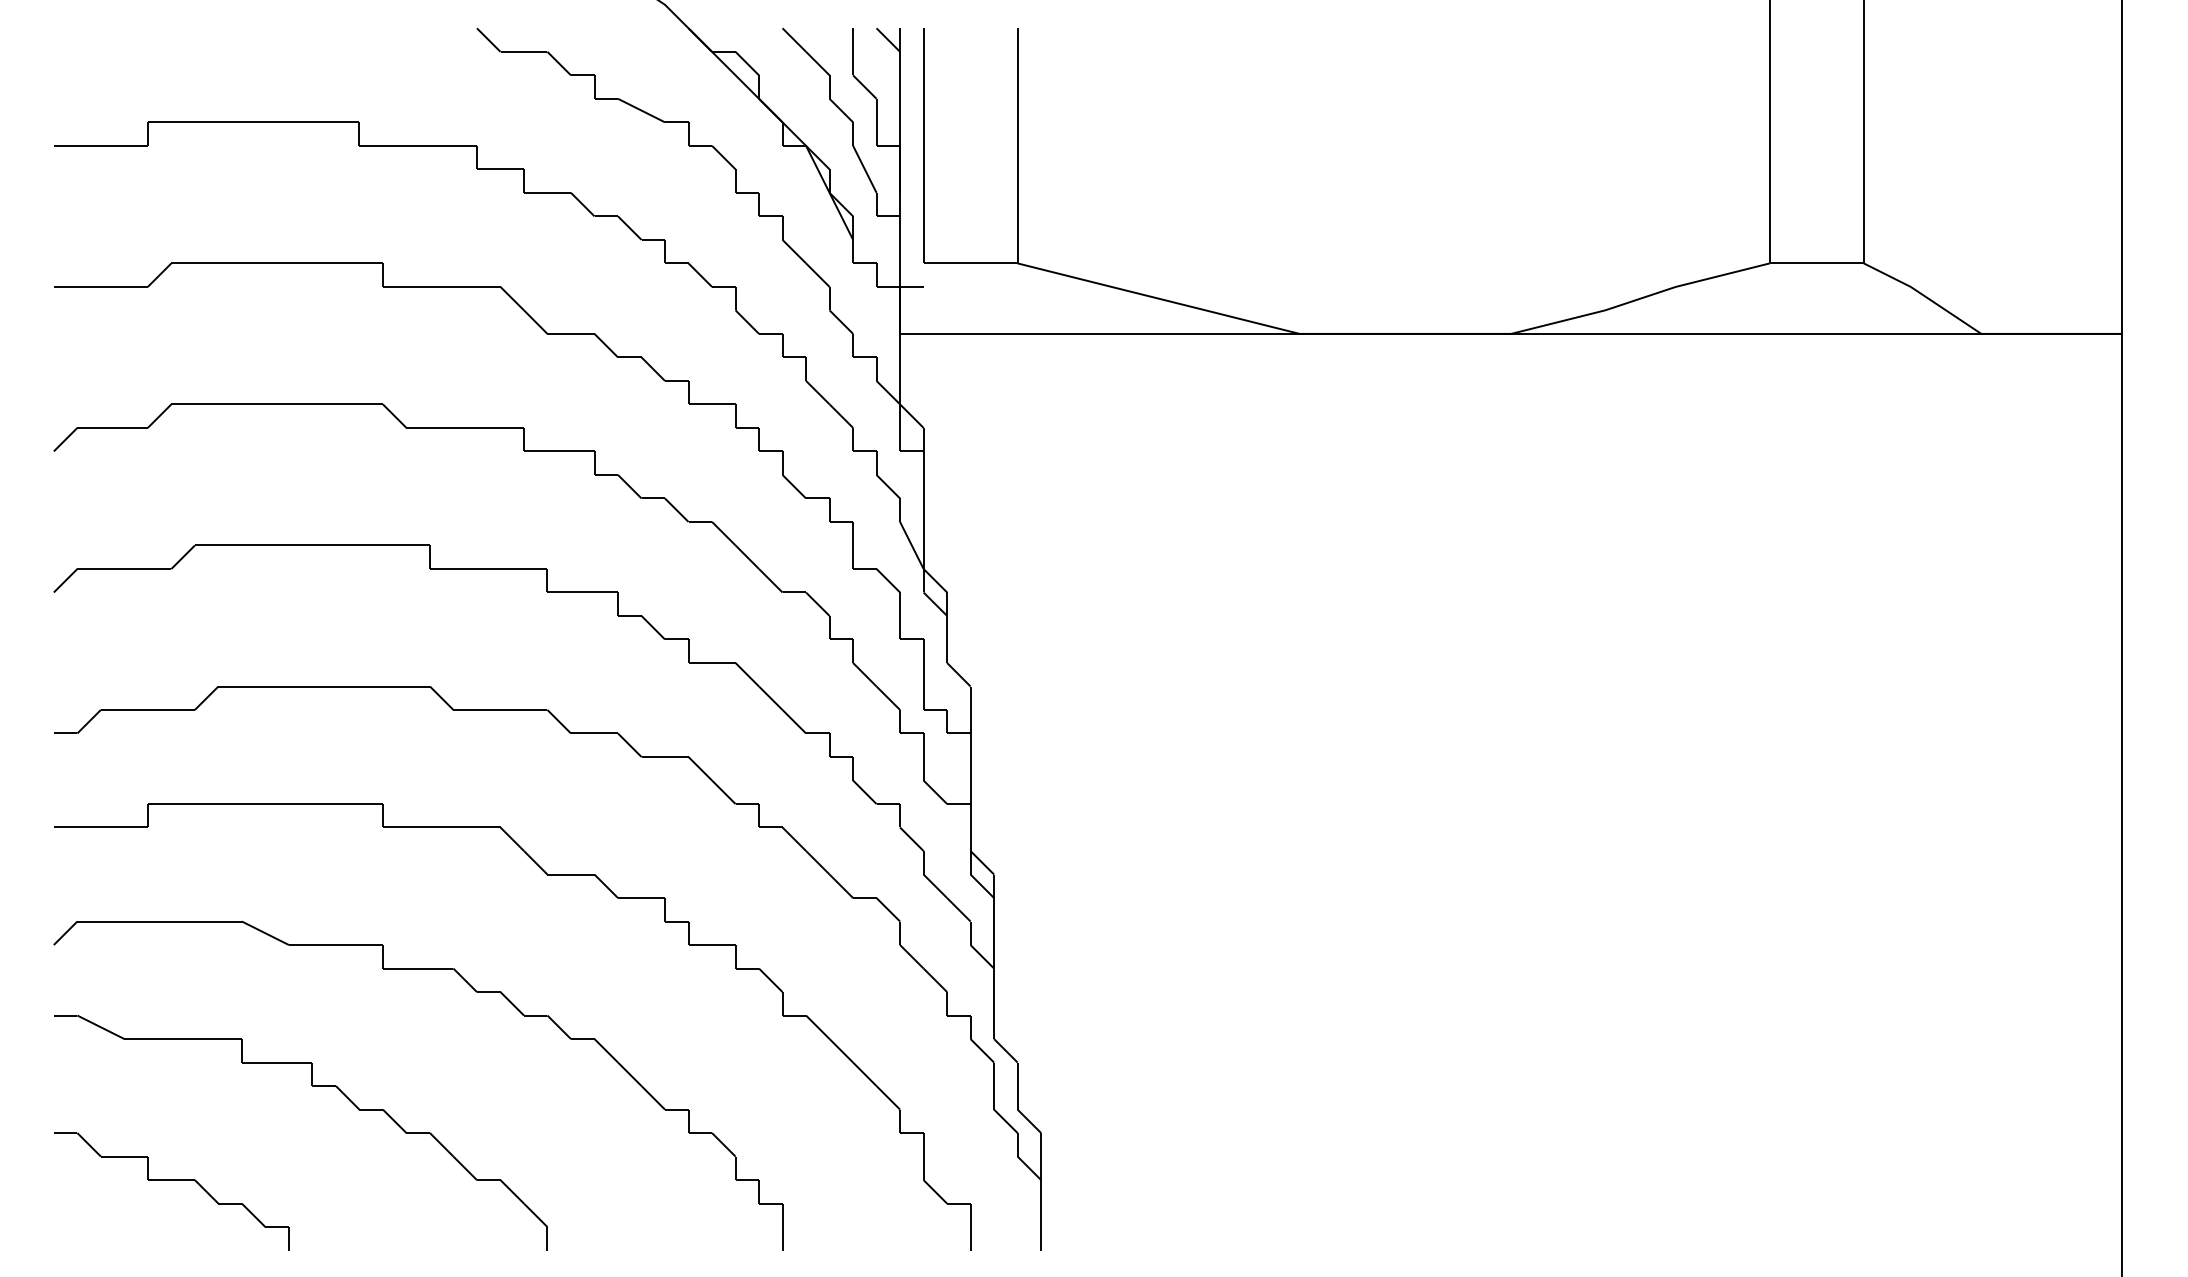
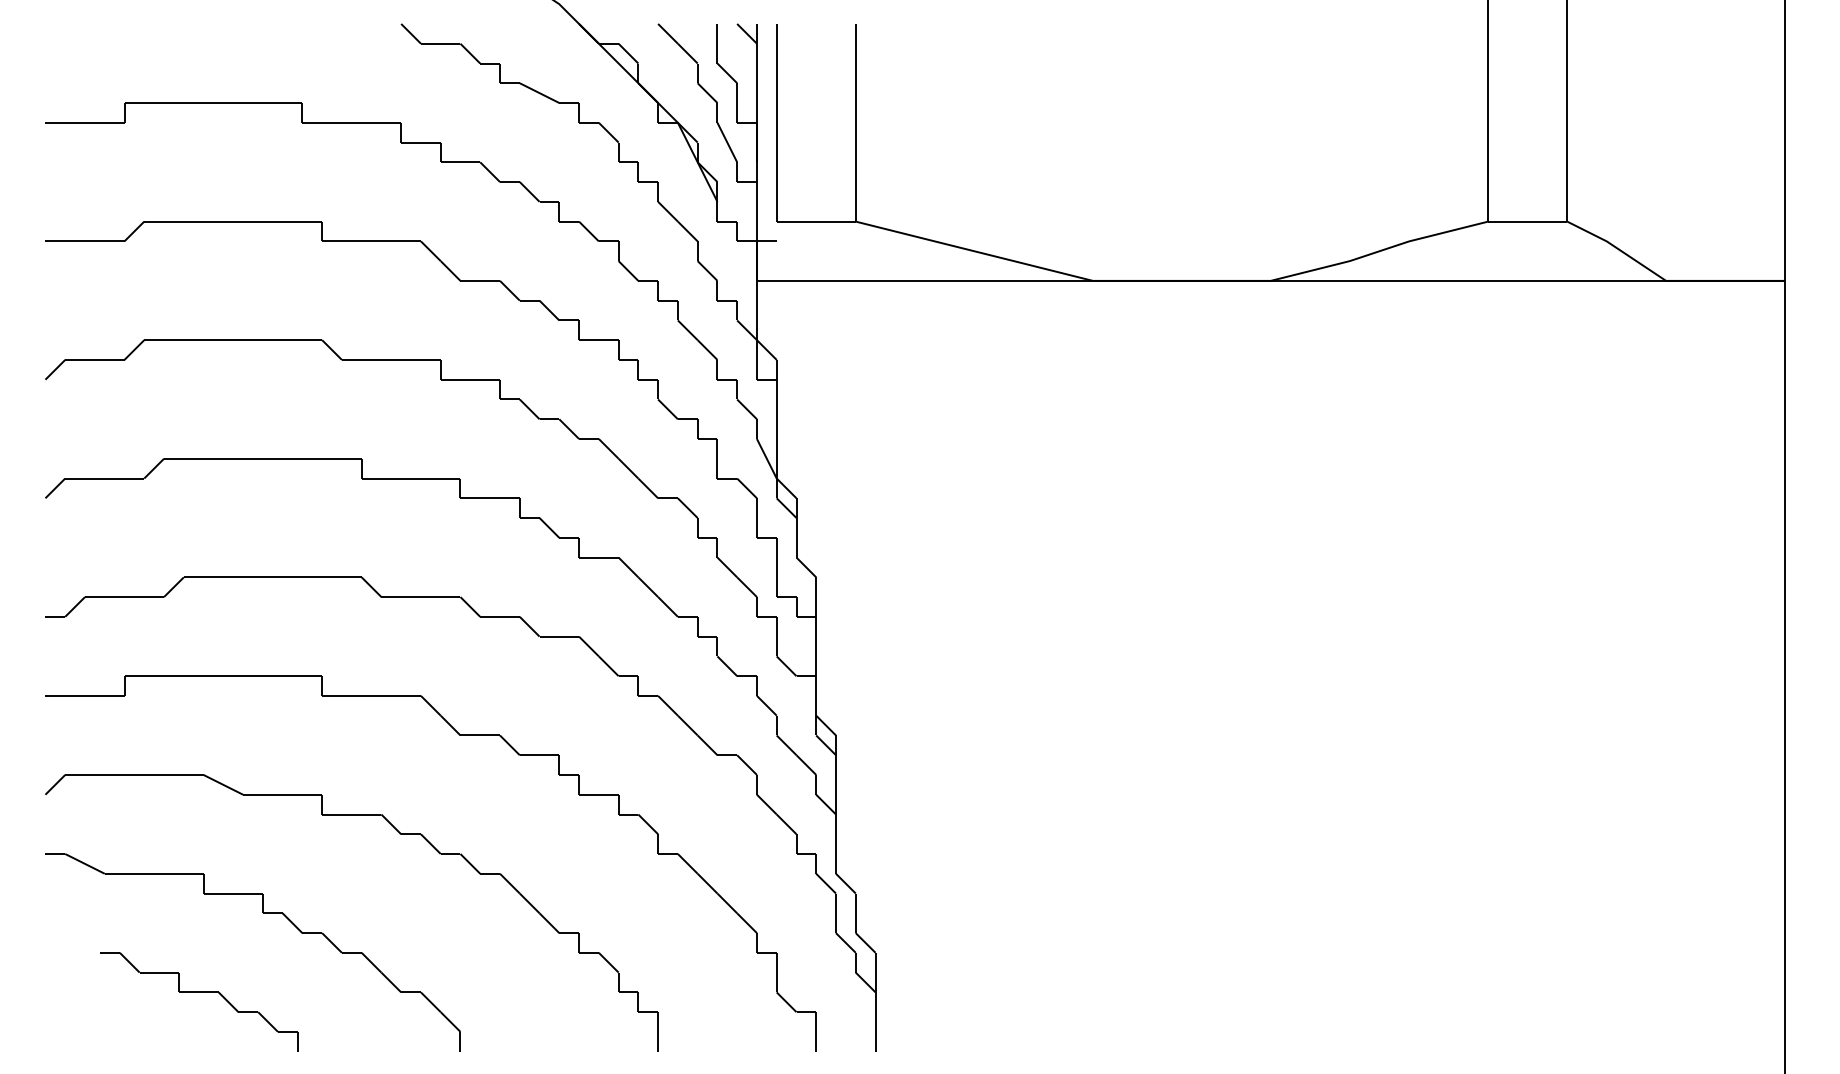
part: (171, 1180) -> (199, 992), moved

